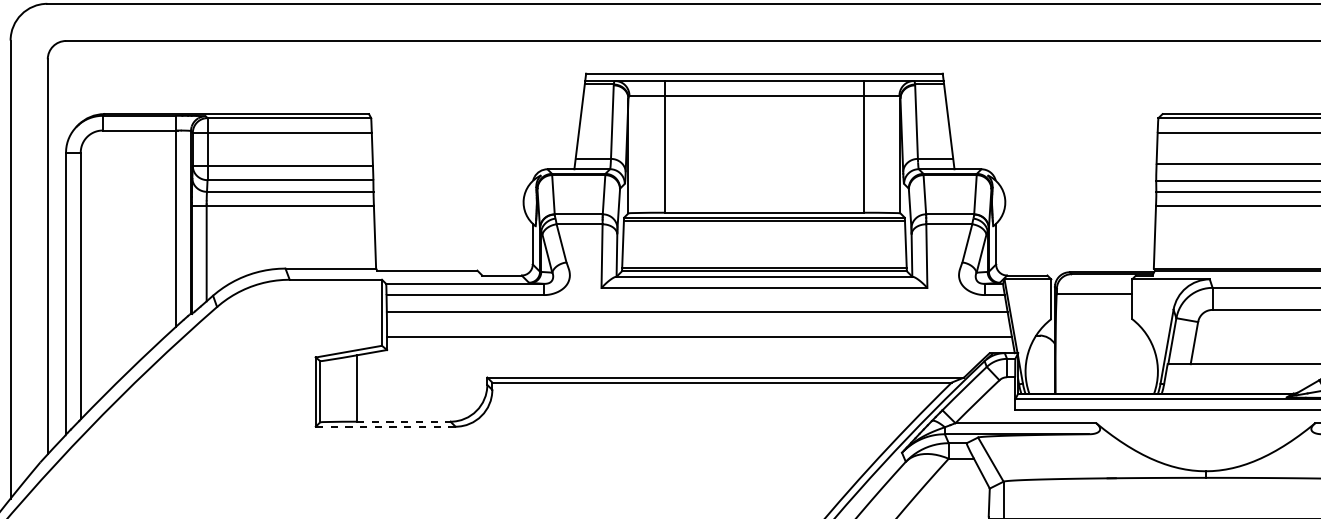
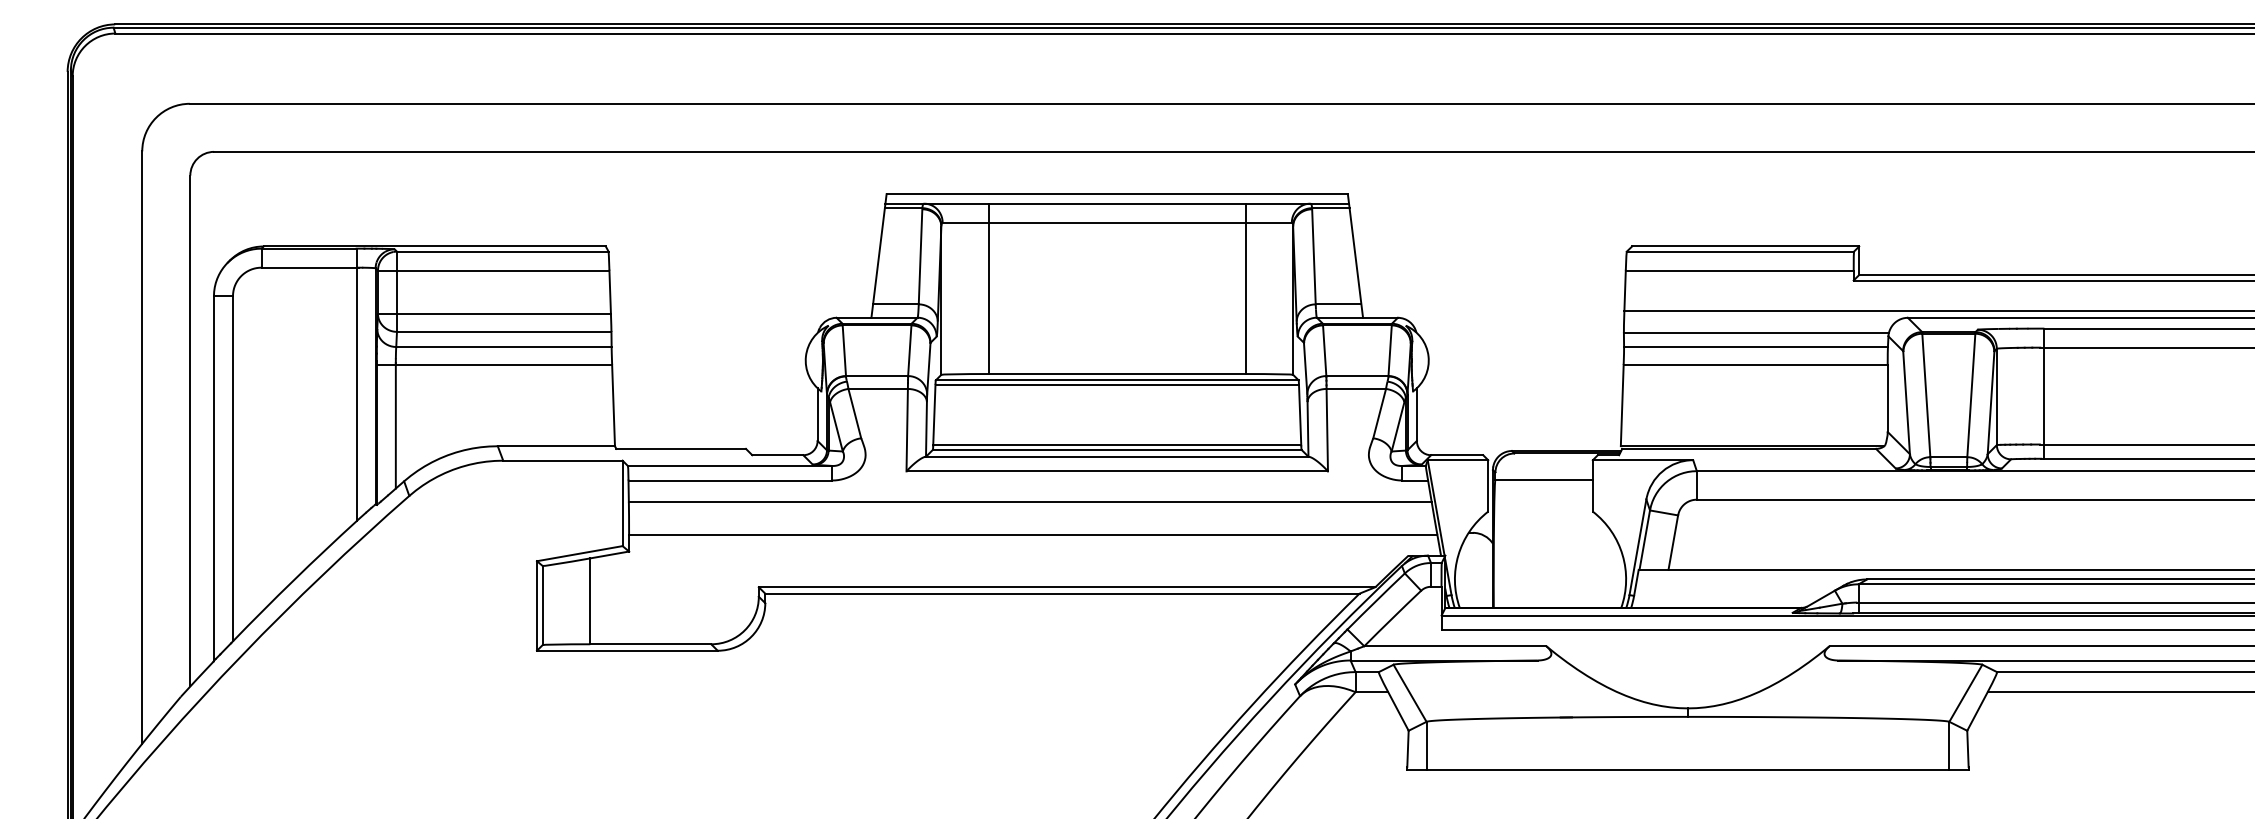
line: (403, 421) -> (650, 644), dashed -> solid
line: (385, 426) -> (627, 650), dashed -> solid

